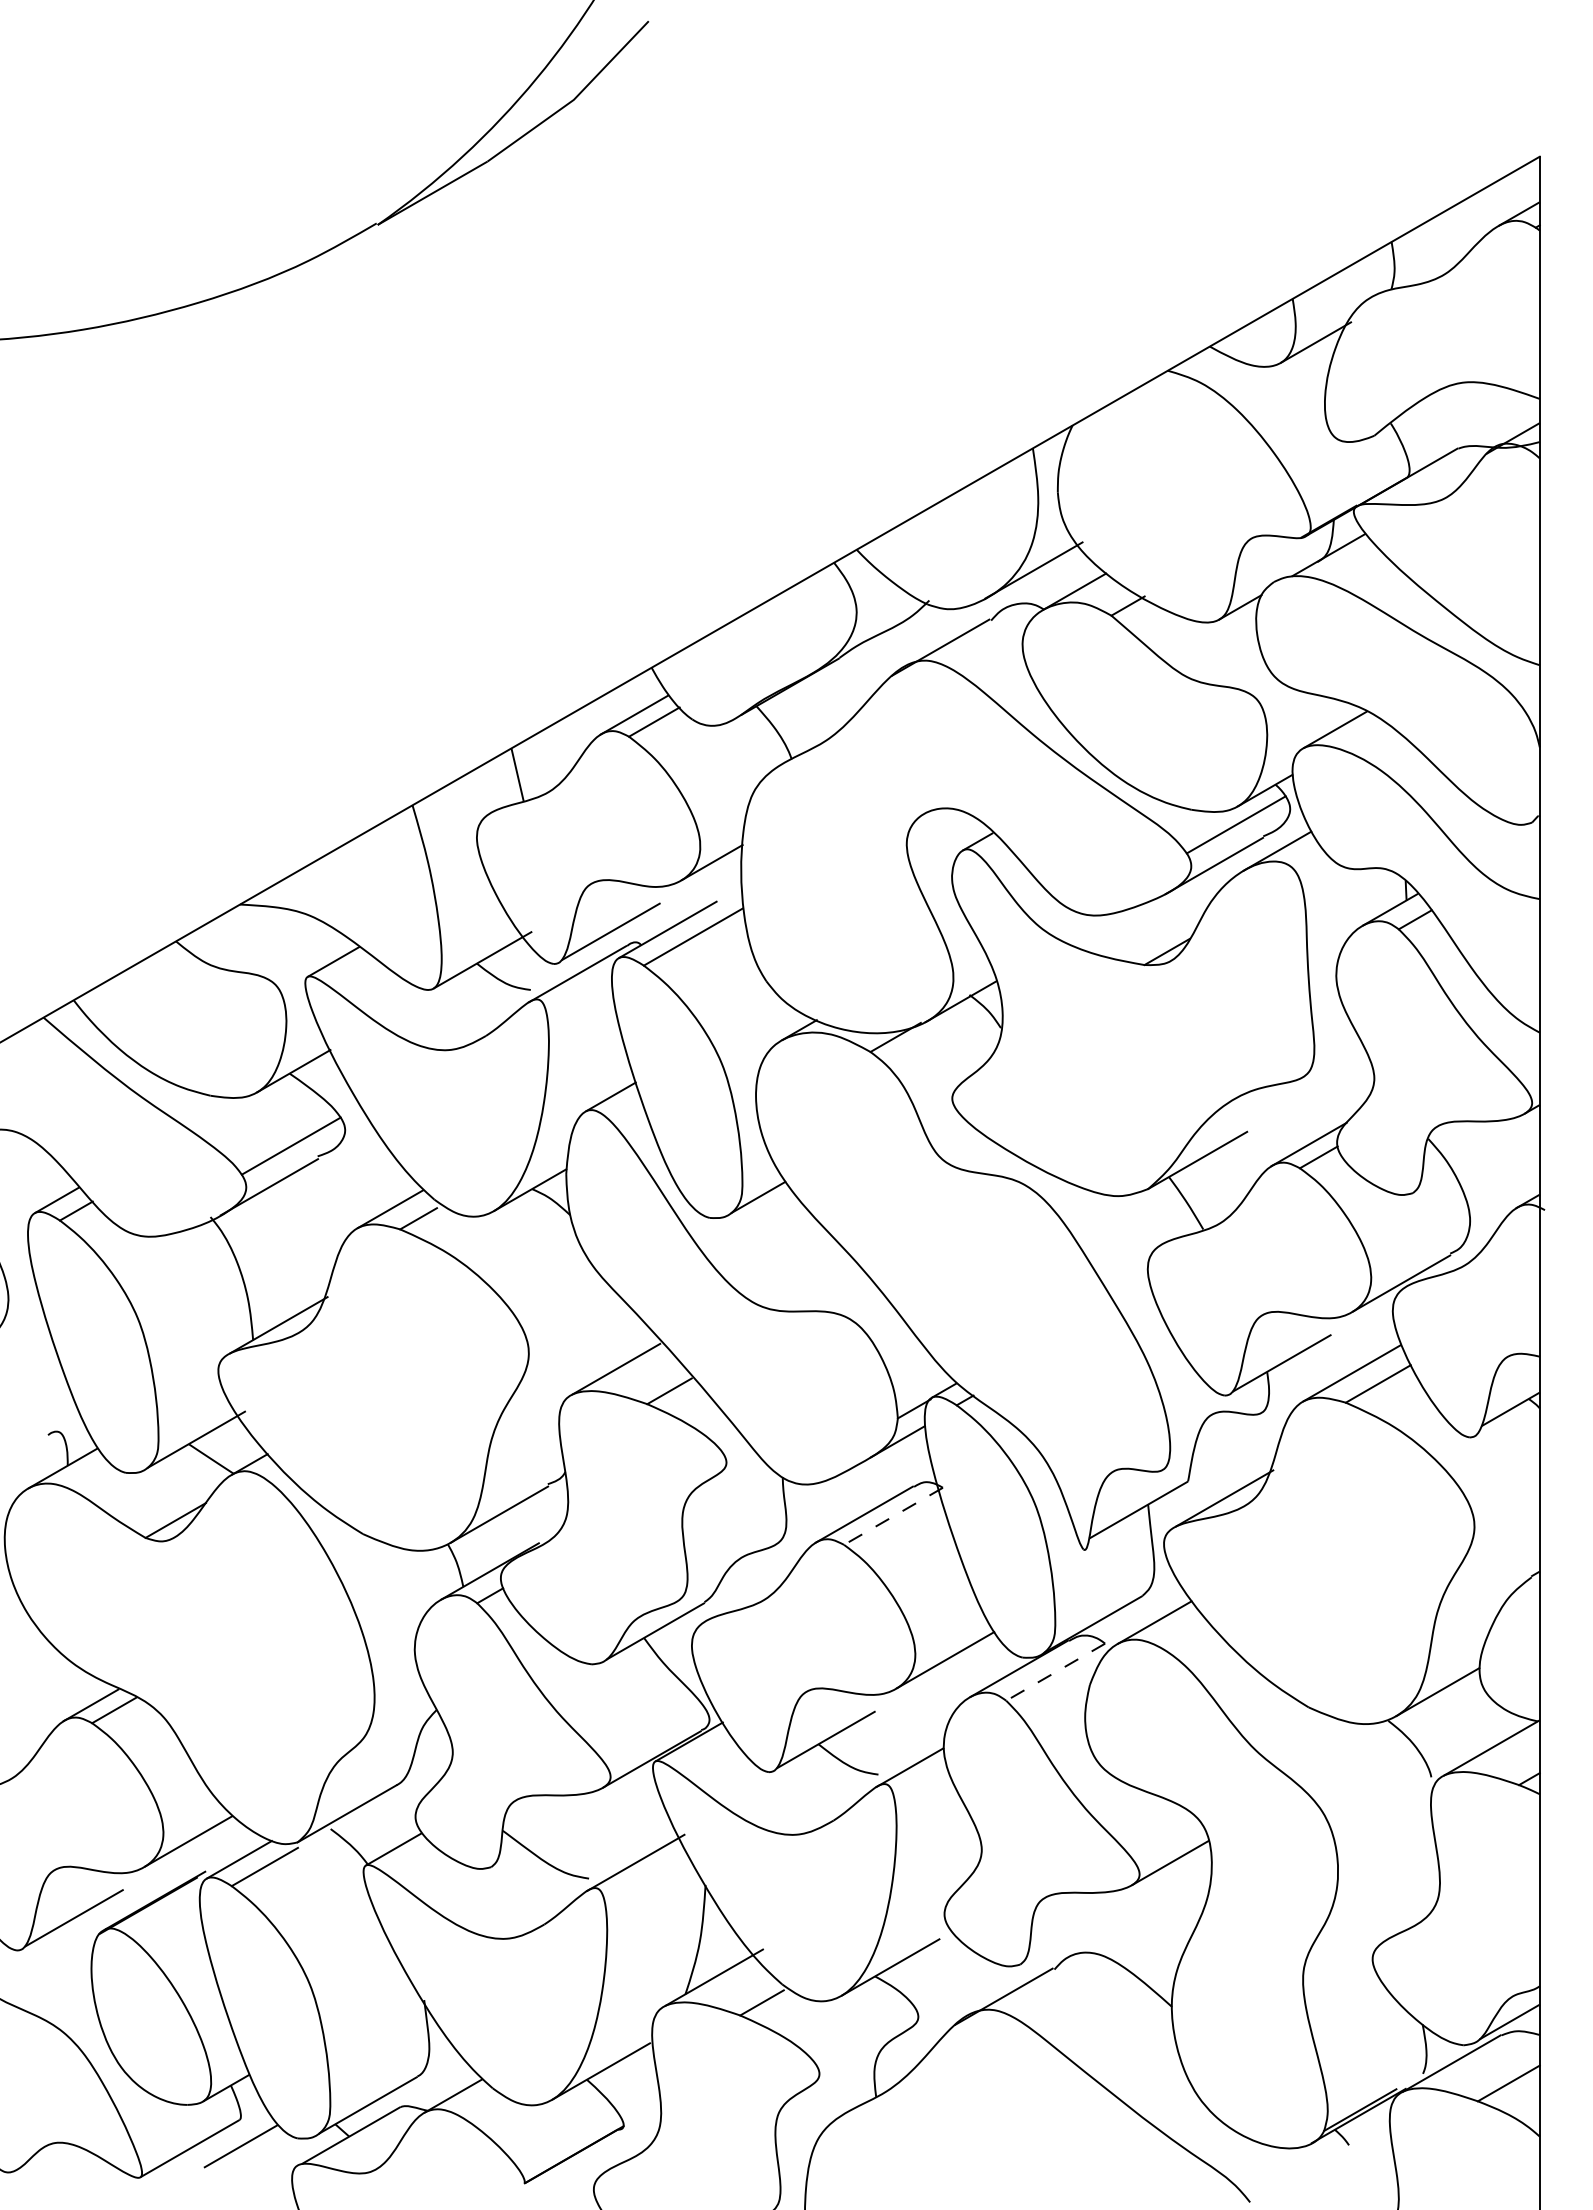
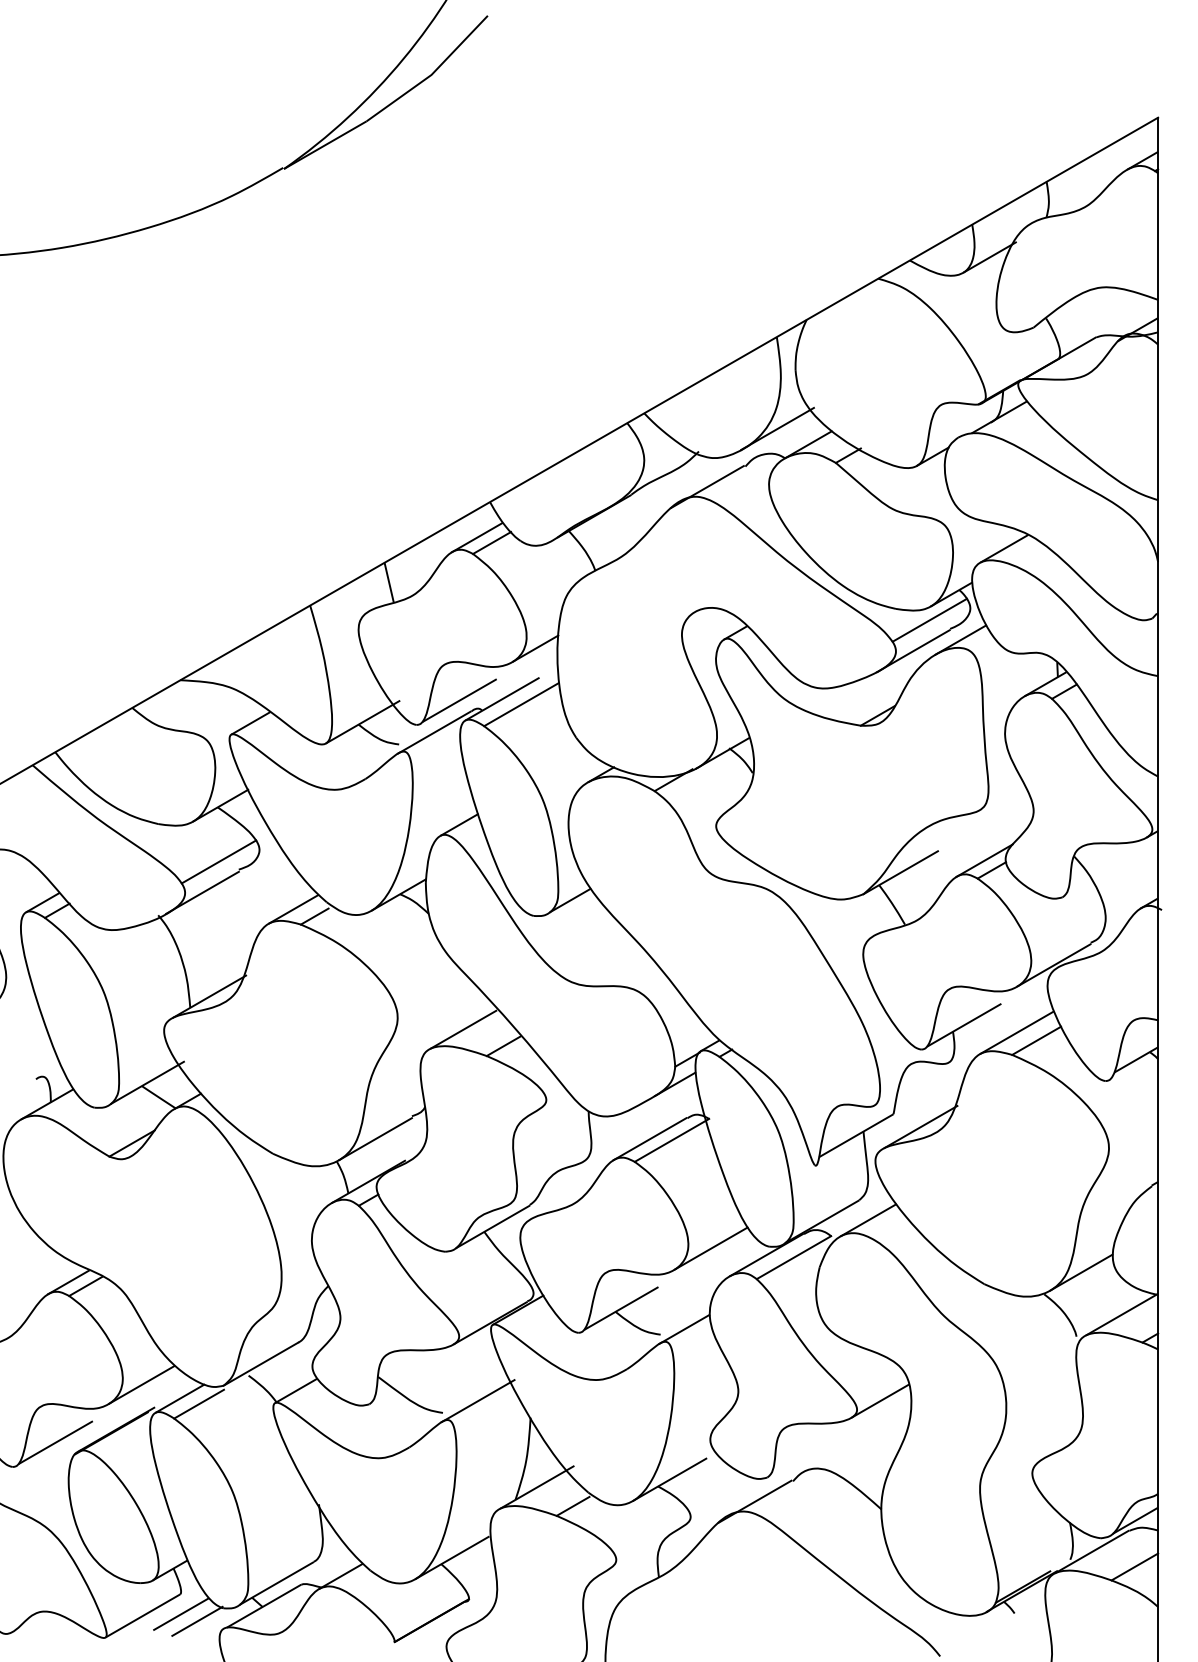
line: (893, 1516) -> (671, 1140), dashed -> solid
line: (1055, 1672) -> (793, 1257), dashed -> solid
line: (262, 2155) -> (197, 1621), added

